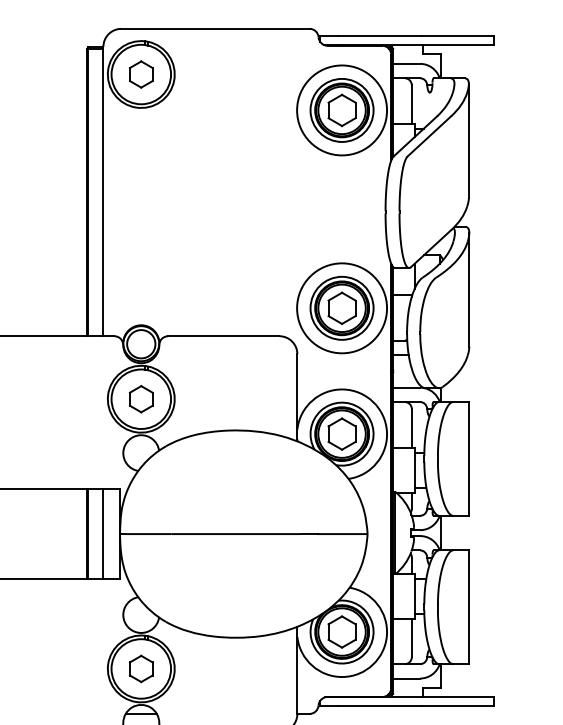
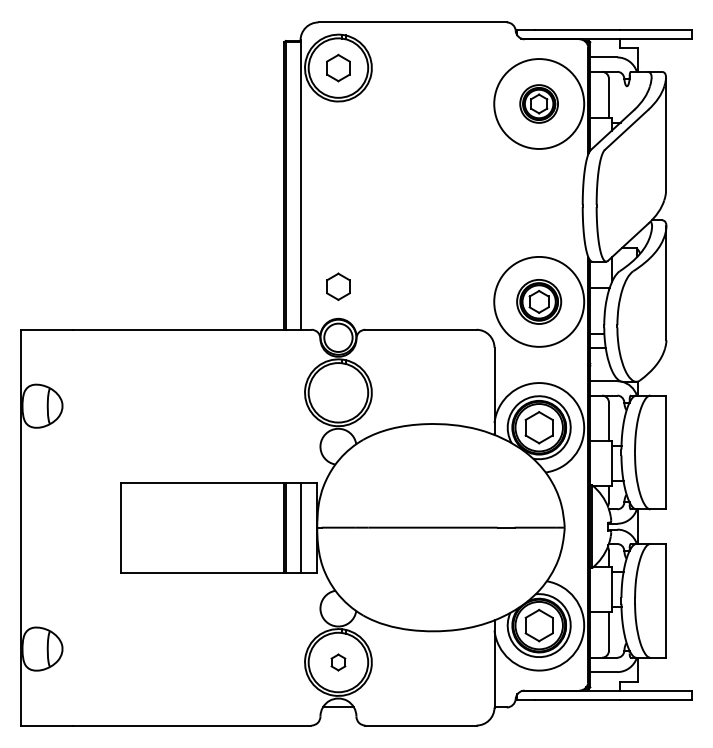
part: (341, 109) -> (538, 103), size x0.6
part: (341, 307) -> (538, 301), size x0.7
part: (141, 398) -> (338, 286), moved
part: (141, 668) -> (338, 662), size x0.6

